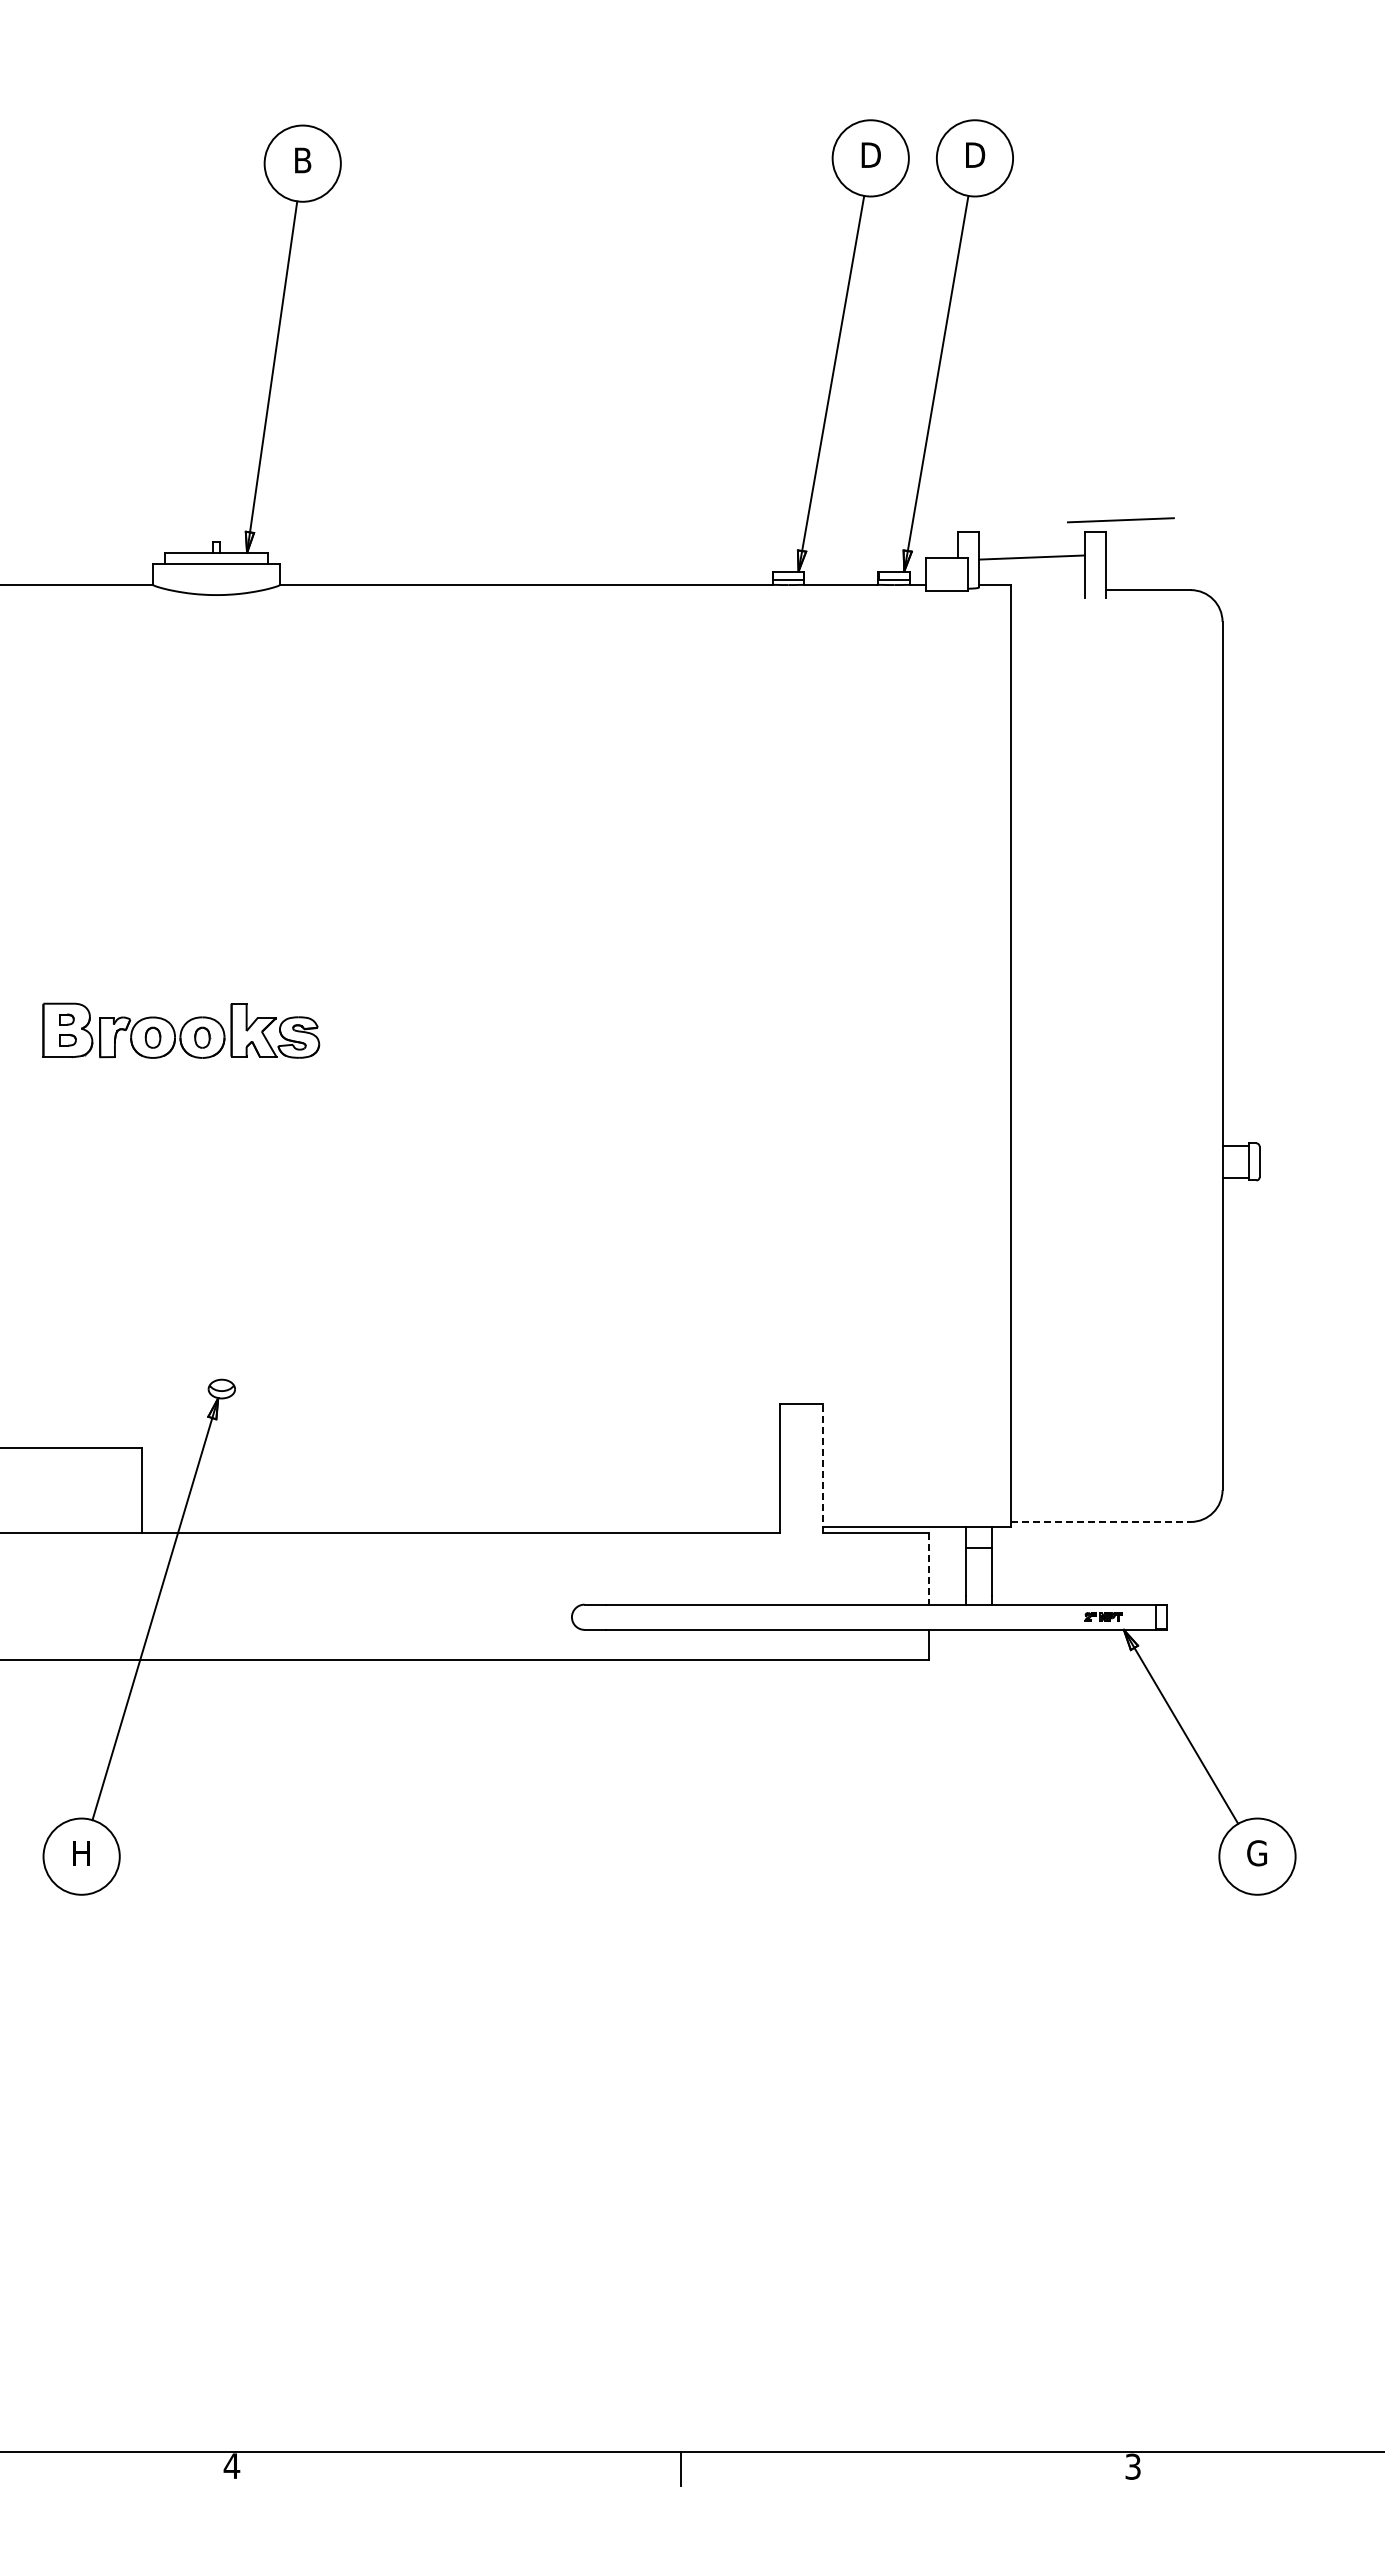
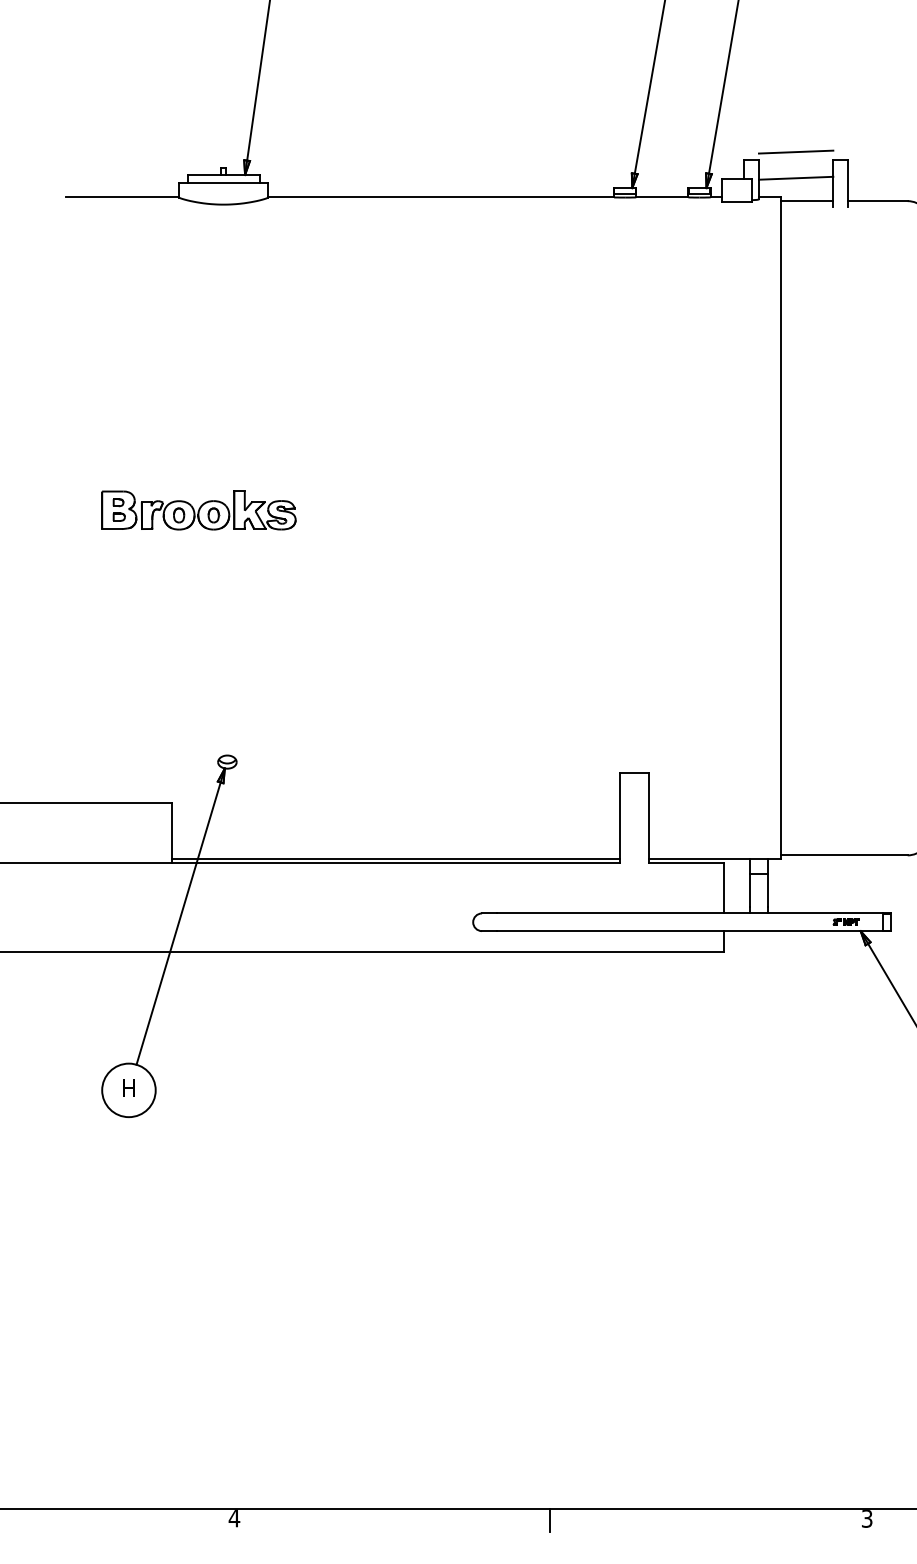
line: (1120, 520) -> (795, 152), moved
line: (1047, 590) -> (807, 201), added
line: (822, 1467) -> (649, 817), dashed -> solid
line: (1101, 1521) -> (844, 855), dashed -> solid
line: (461, 1527) -> (395, 859), added
line: (928, 1569) -> (723, 888), dashed -> solid

